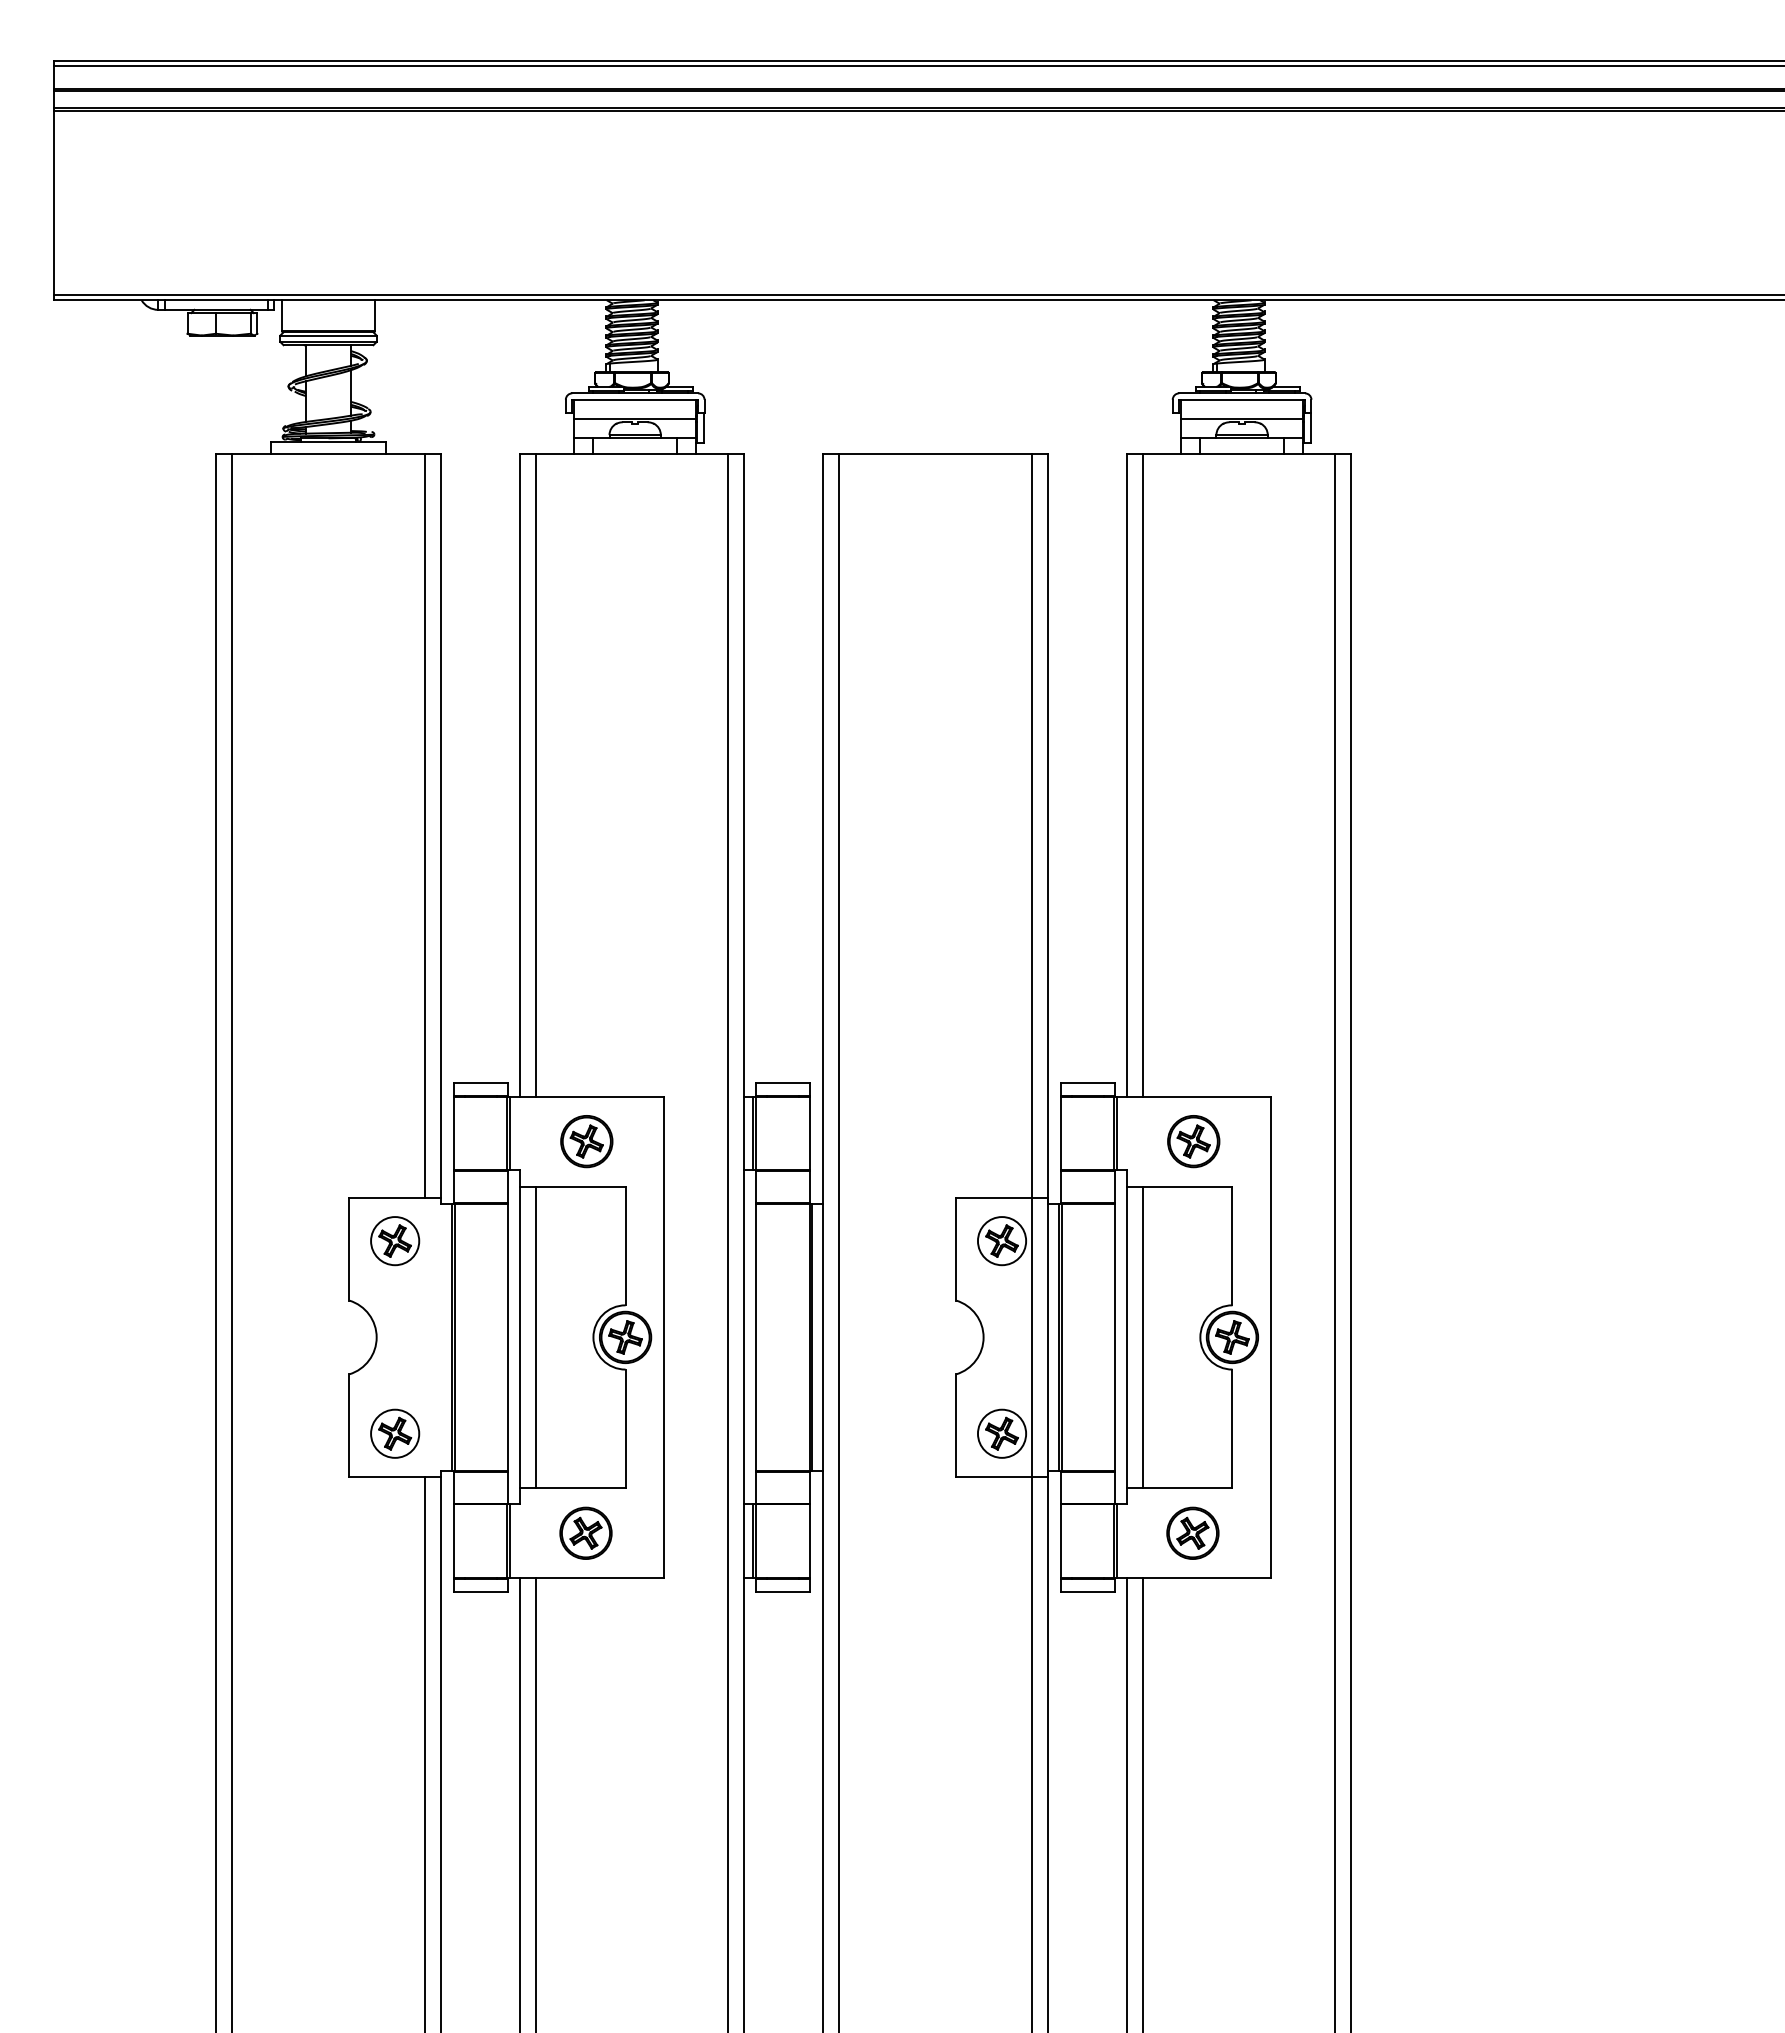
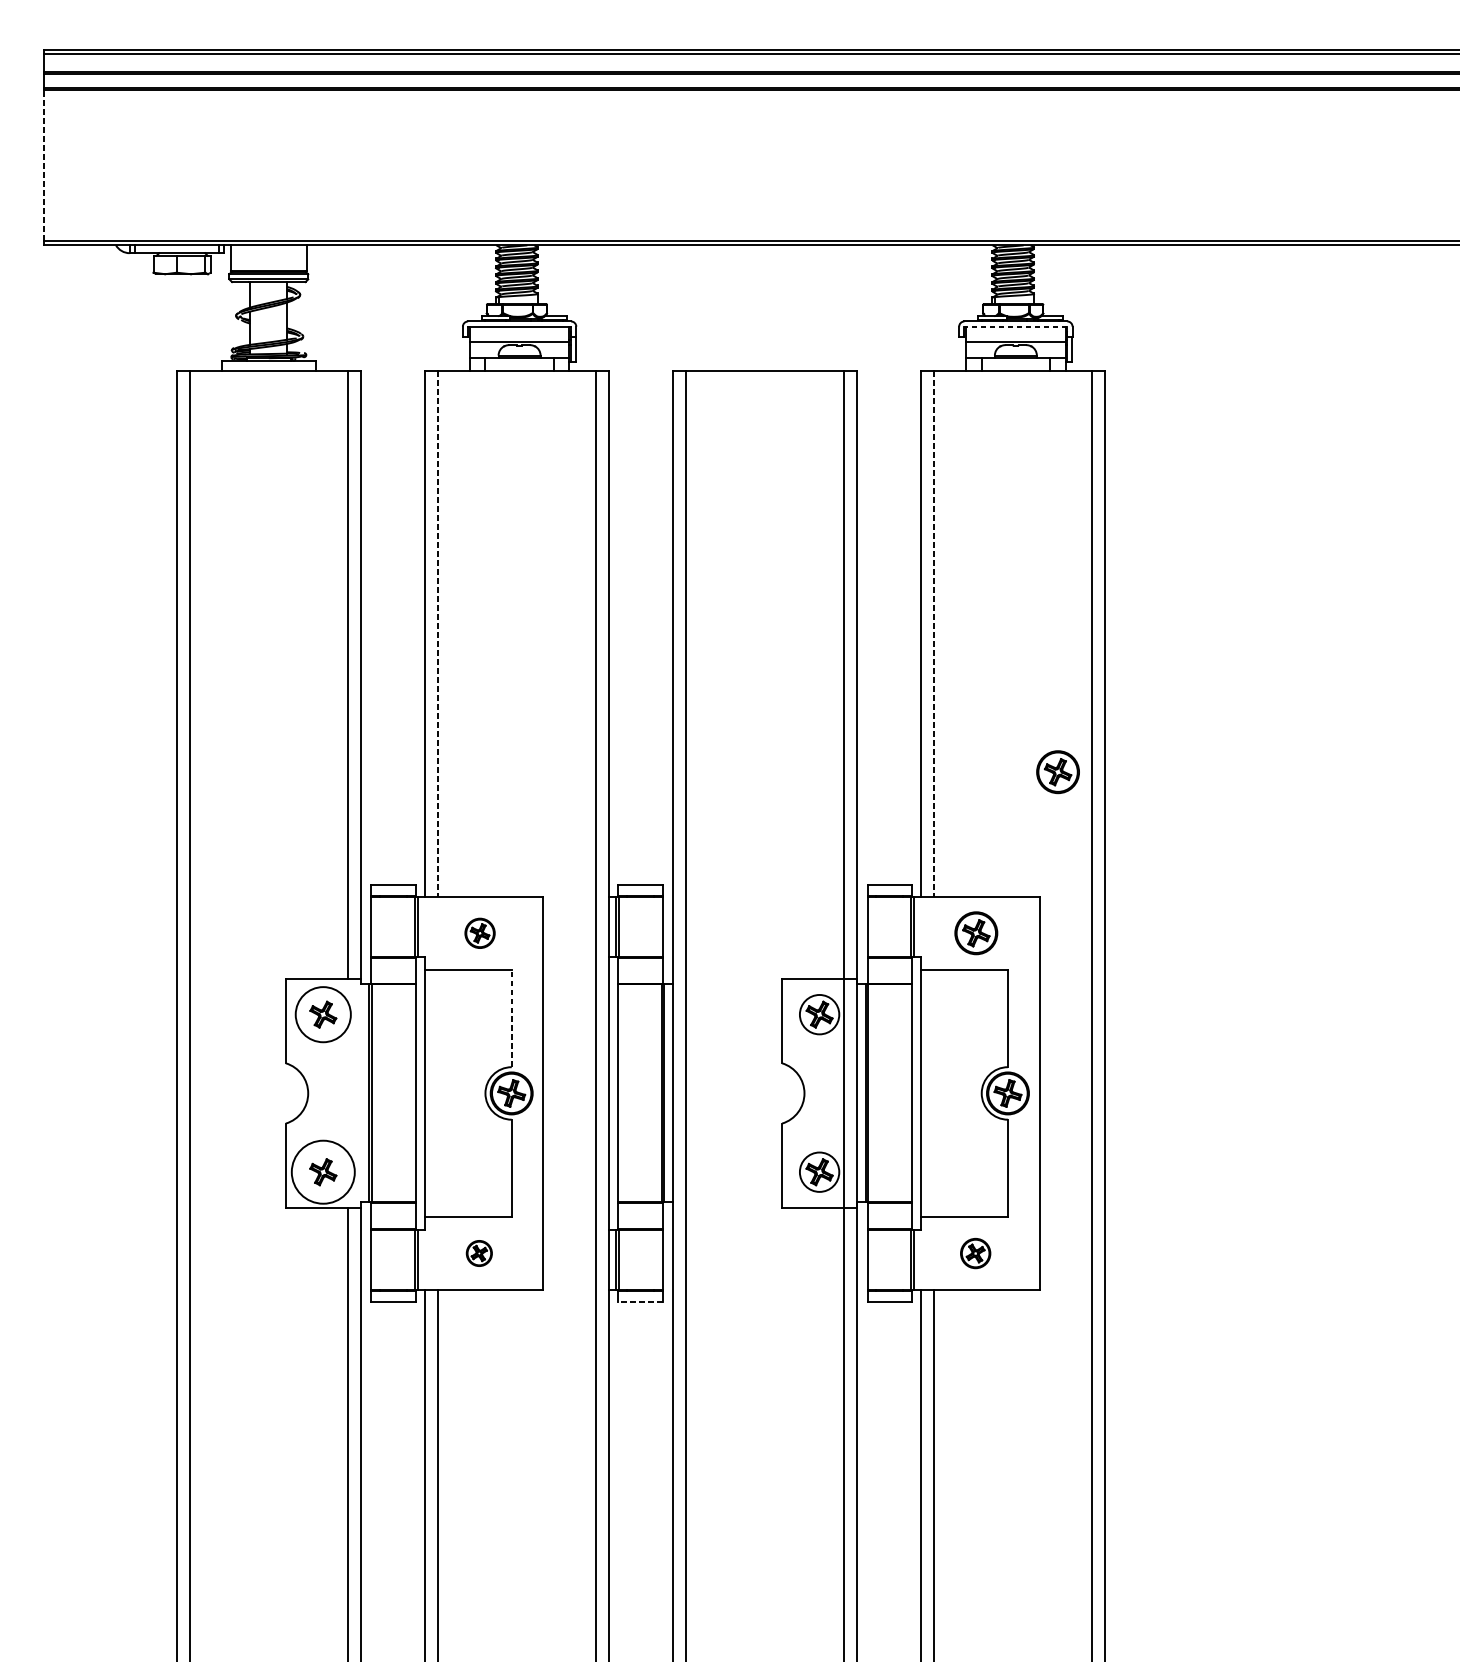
line: (53, 202) -> (43, 165), solid -> dashed
line: (1242, 399) -> (1016, 326), solid -> dashed
line: (535, 776) -> (438, 634), solid -> dashed
line: (1142, 776) -> (934, 634), solid -> dashed
part: (1293, 944) -> (1057, 772), added
part: (586, 1141) -> (479, 933), size x0.7
circle: (395, 1241) -> (323, 1014), size x1.4
line: (625, 1245) -> (511, 1018), solid -> dashed
line: (535, 1337) -> (438, 1093), removed
line: (1142, 1337) -> (934, 1093), removed
circle: (395, 1433) -> (323, 1171), size x1.6
part: (585, 1532) -> (478, 1252), size x0.6
part: (1192, 1532) -> (975, 1252), size x0.7
line: (782, 1591) -> (640, 1301), solid -> dashed

